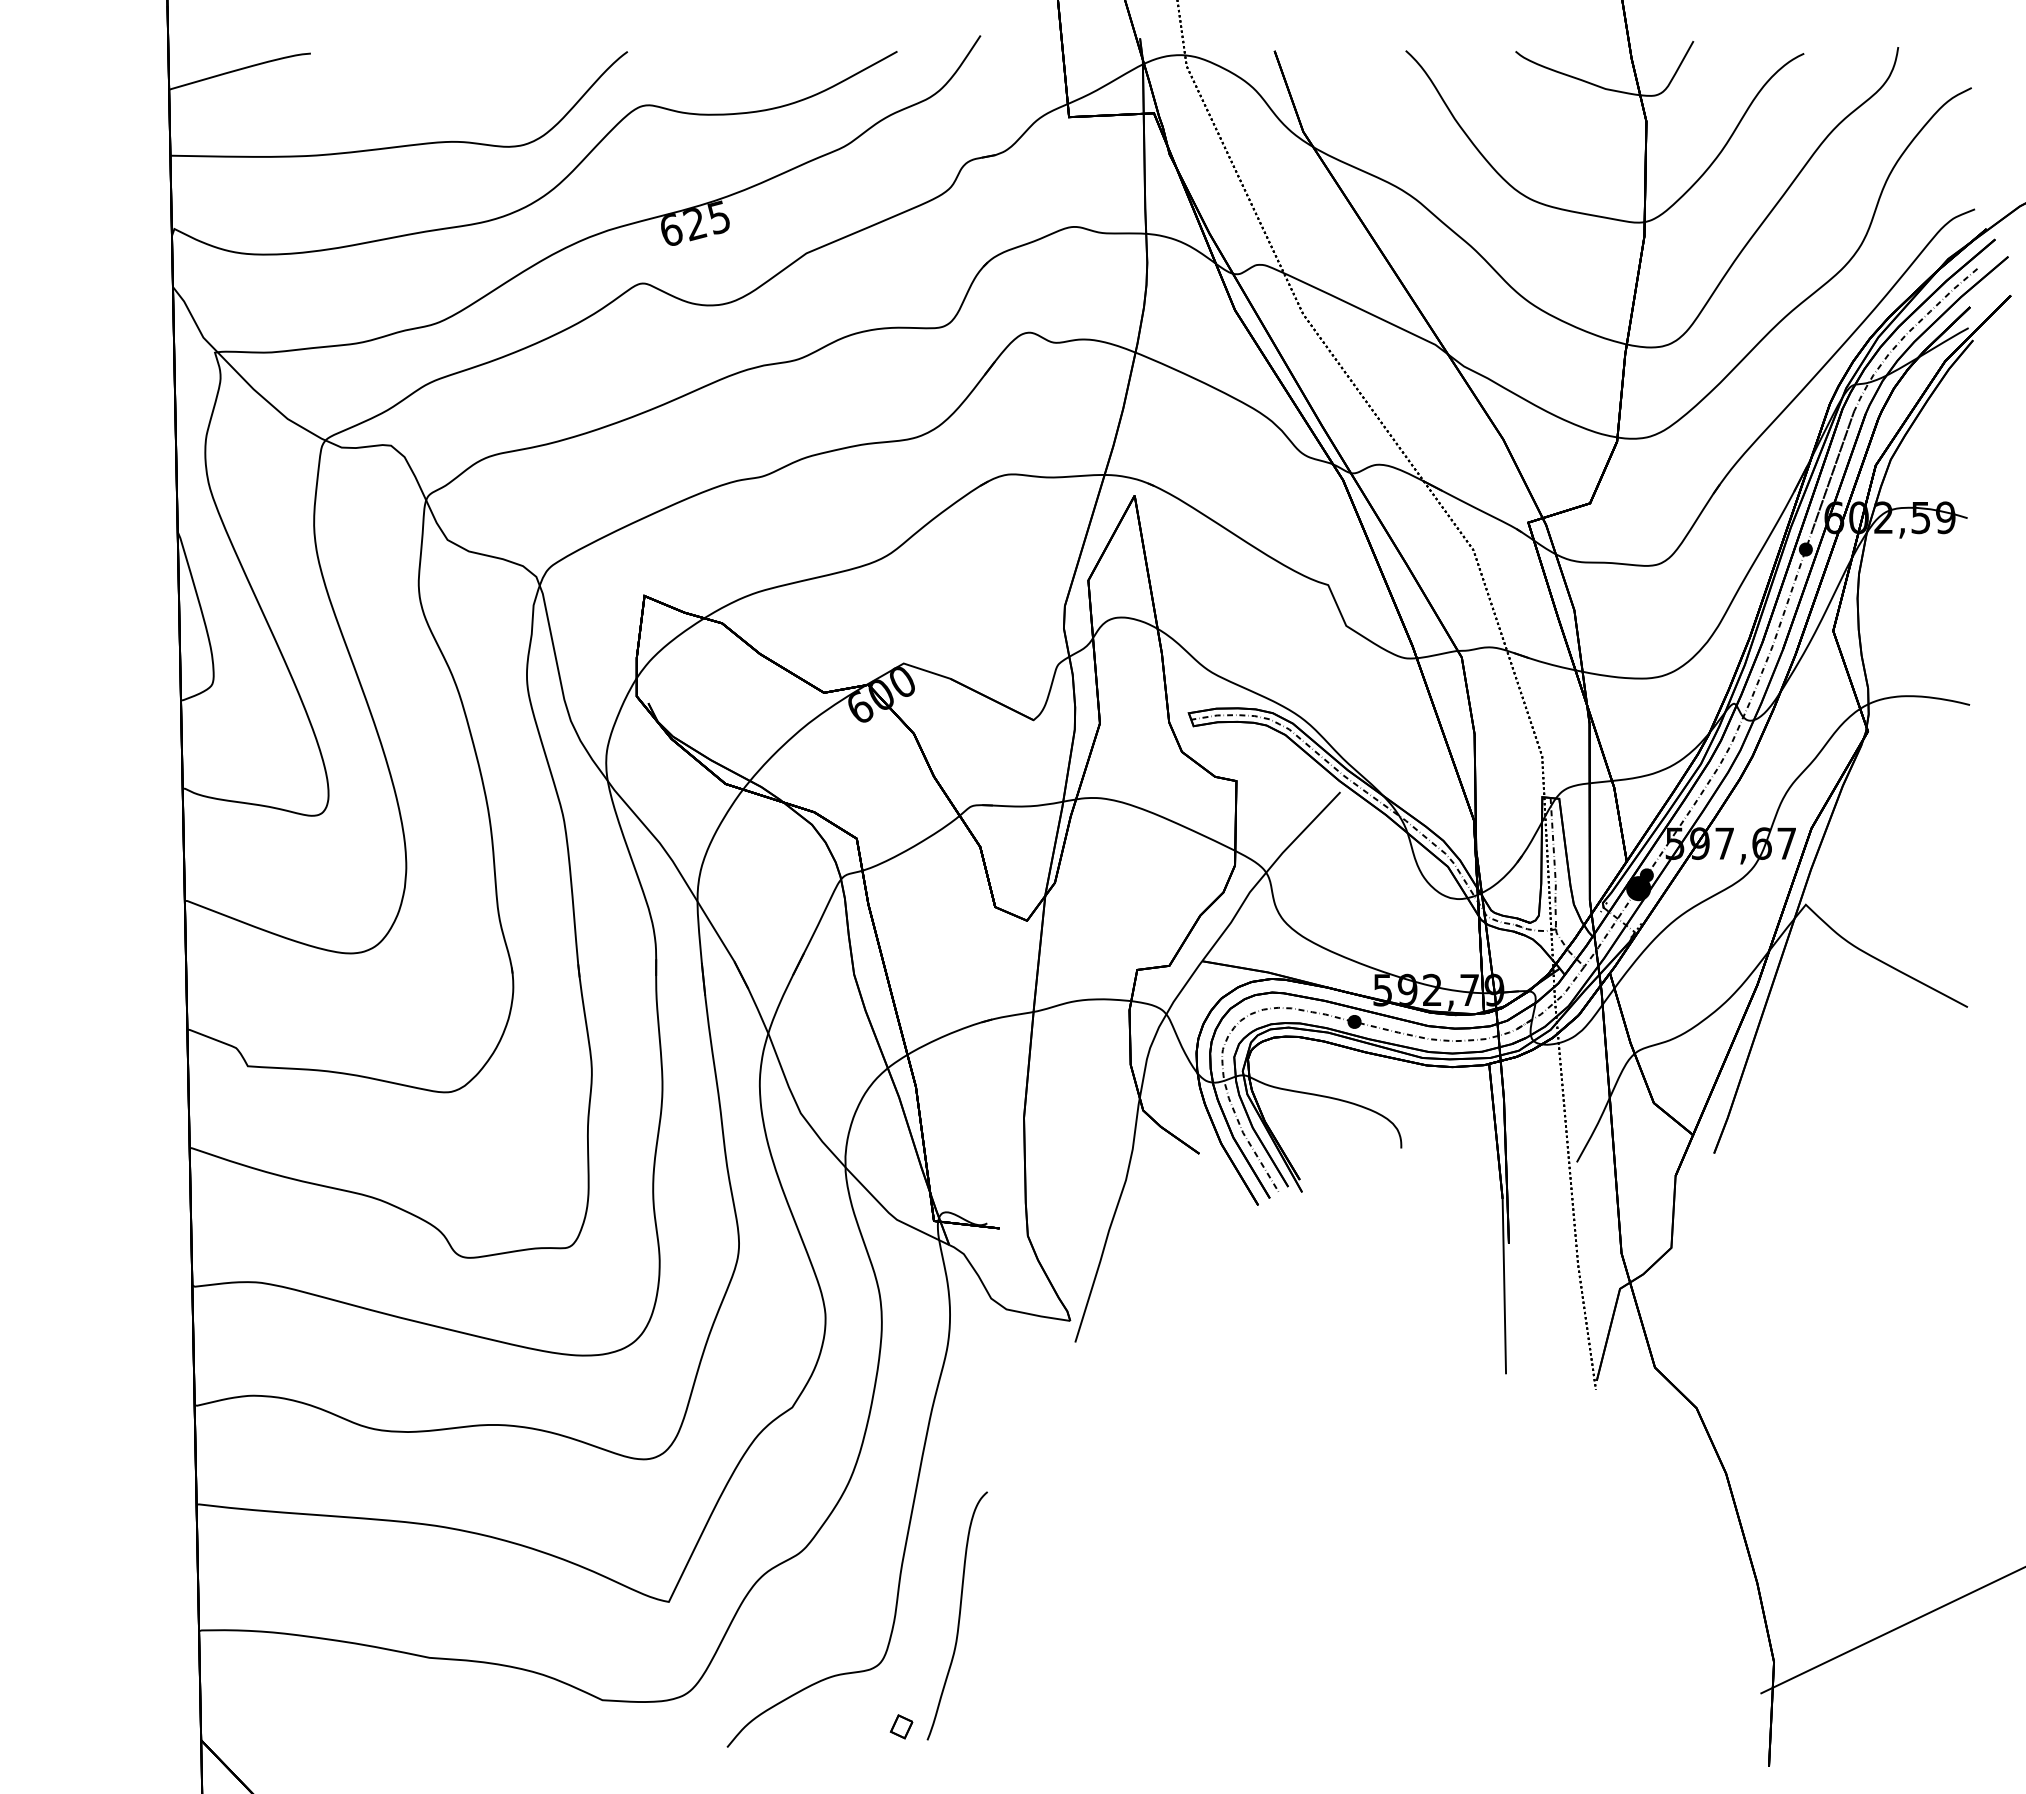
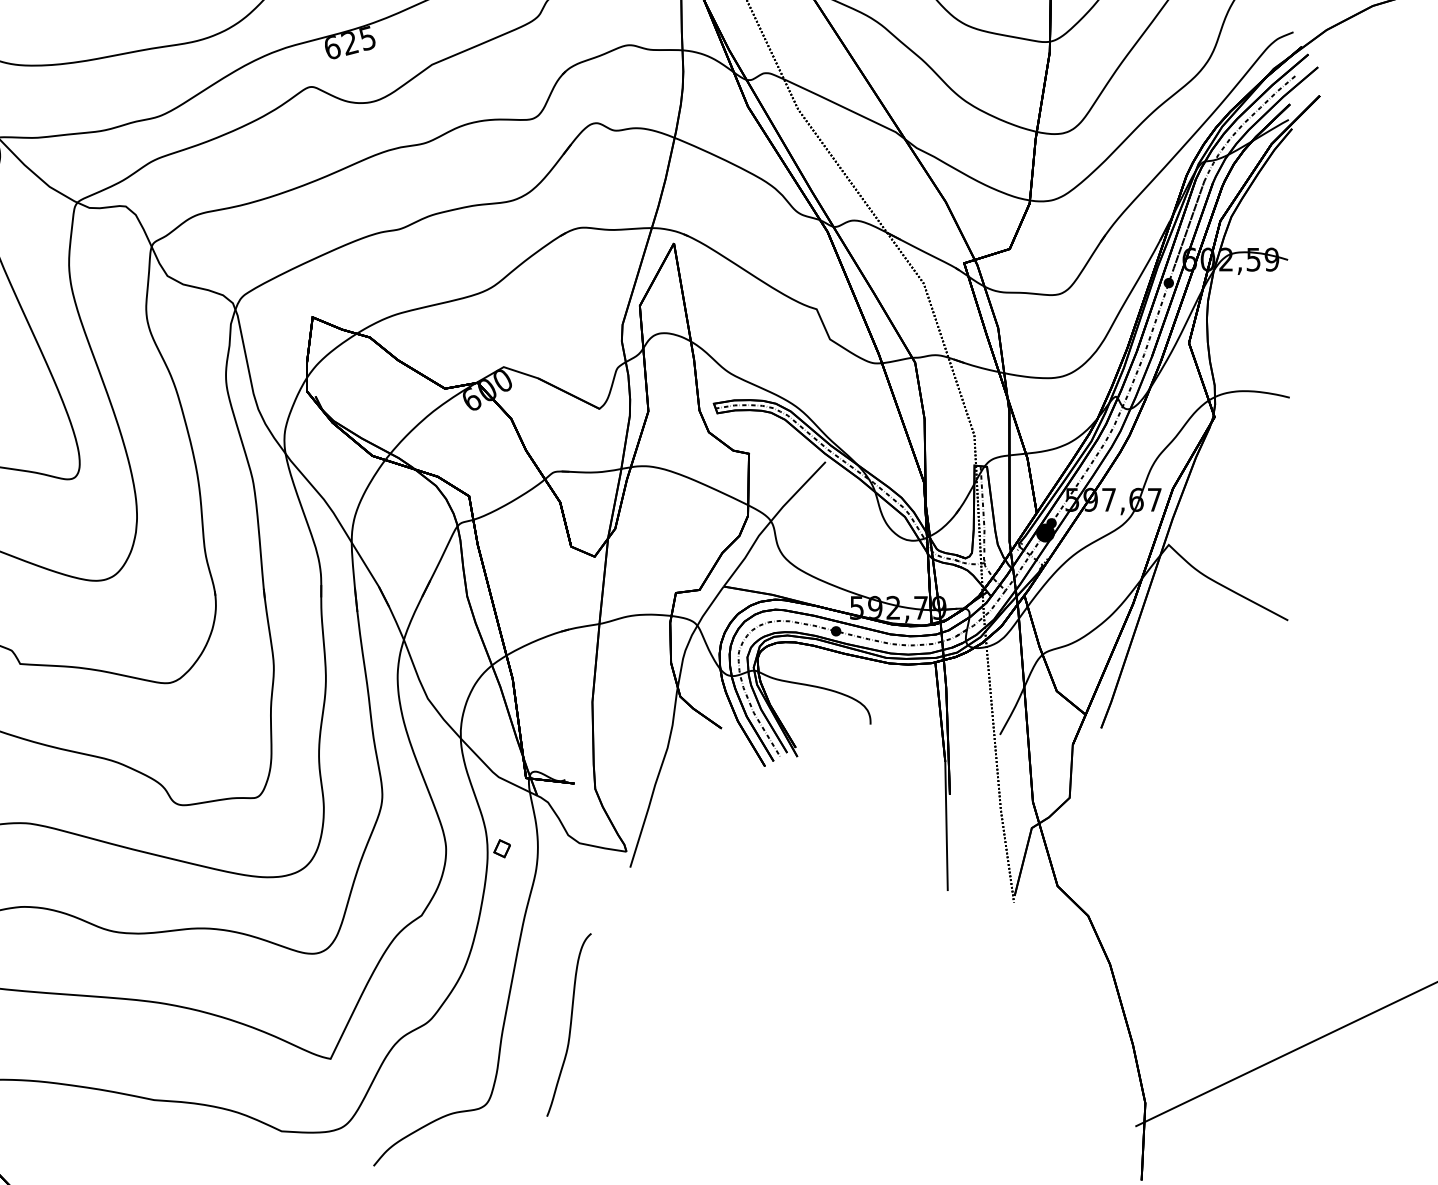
curve: (958, 1615) -> (569, 1024), moved
part: (901, 1726) -> (502, 848), moved

